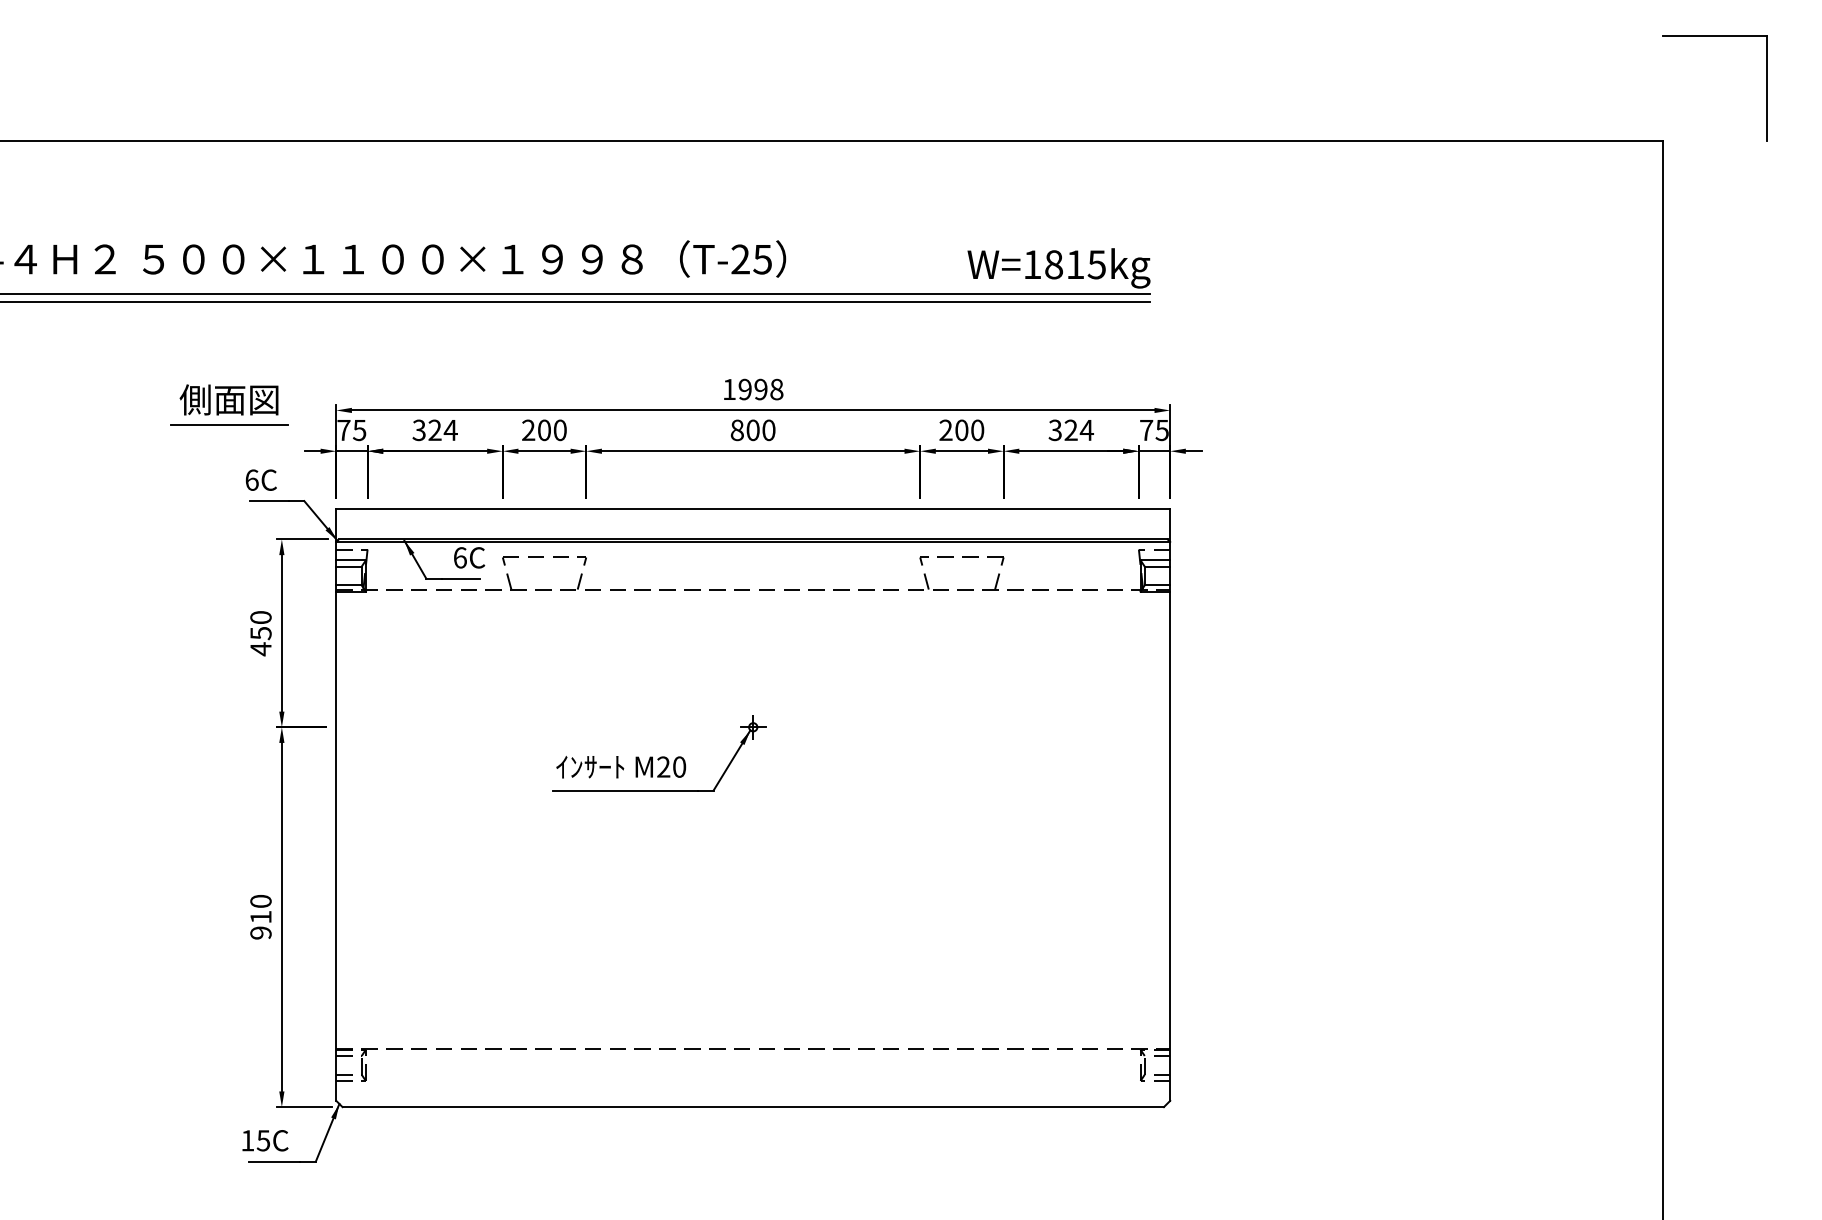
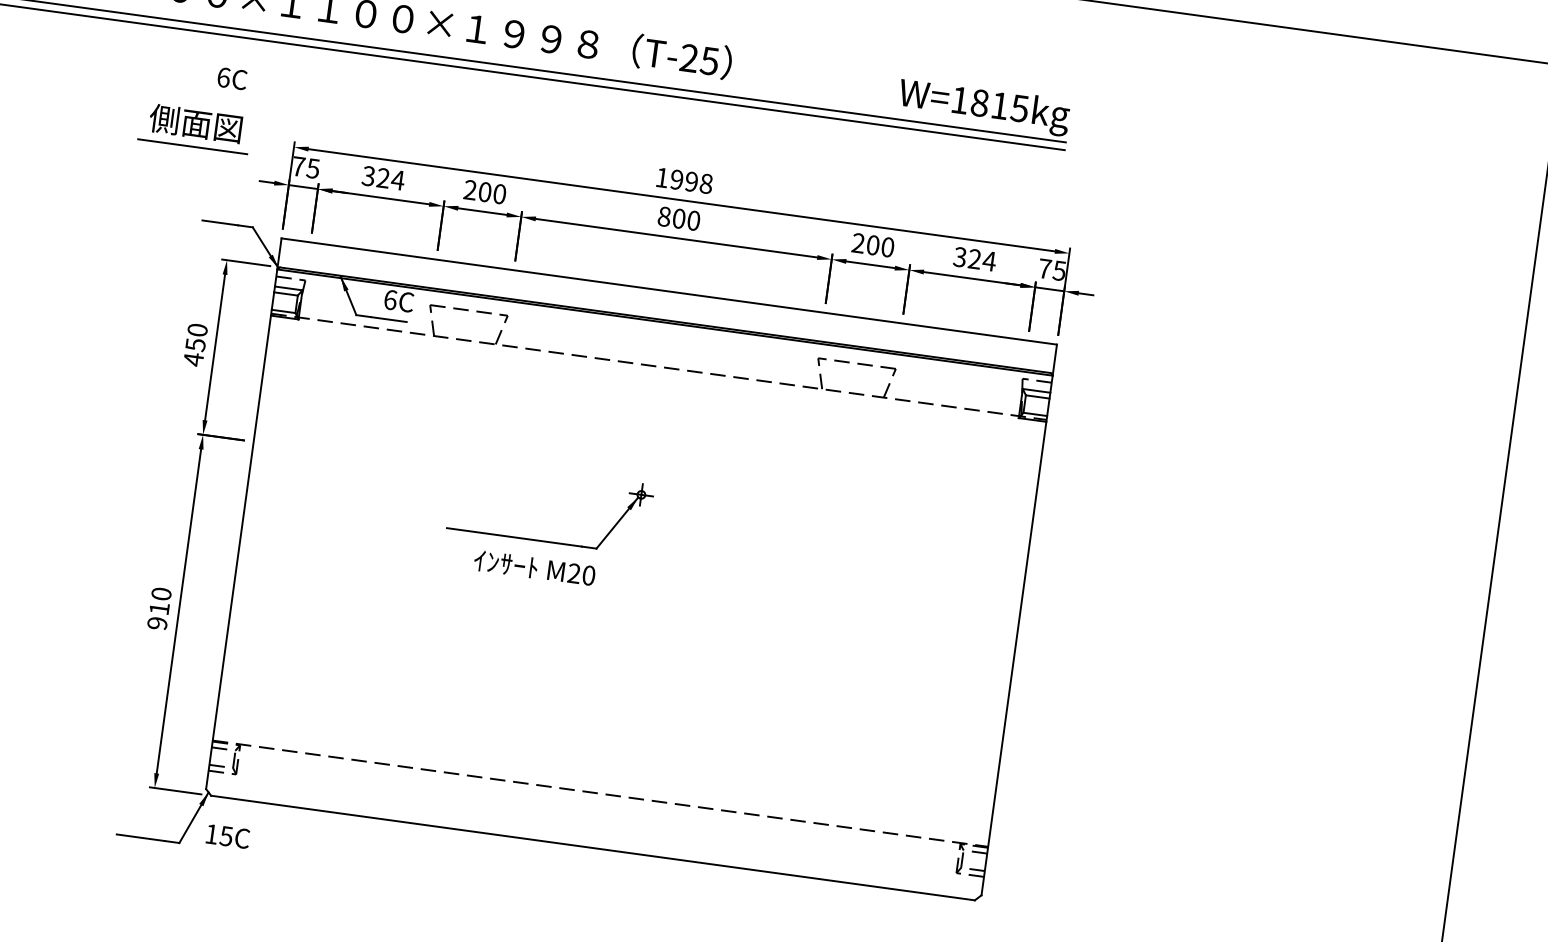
text: (260, 479) -> (231, 78), moved
text: (621, 767) -> (534, 568), moved
text: (265, 1140) -> (228, 836), moved

